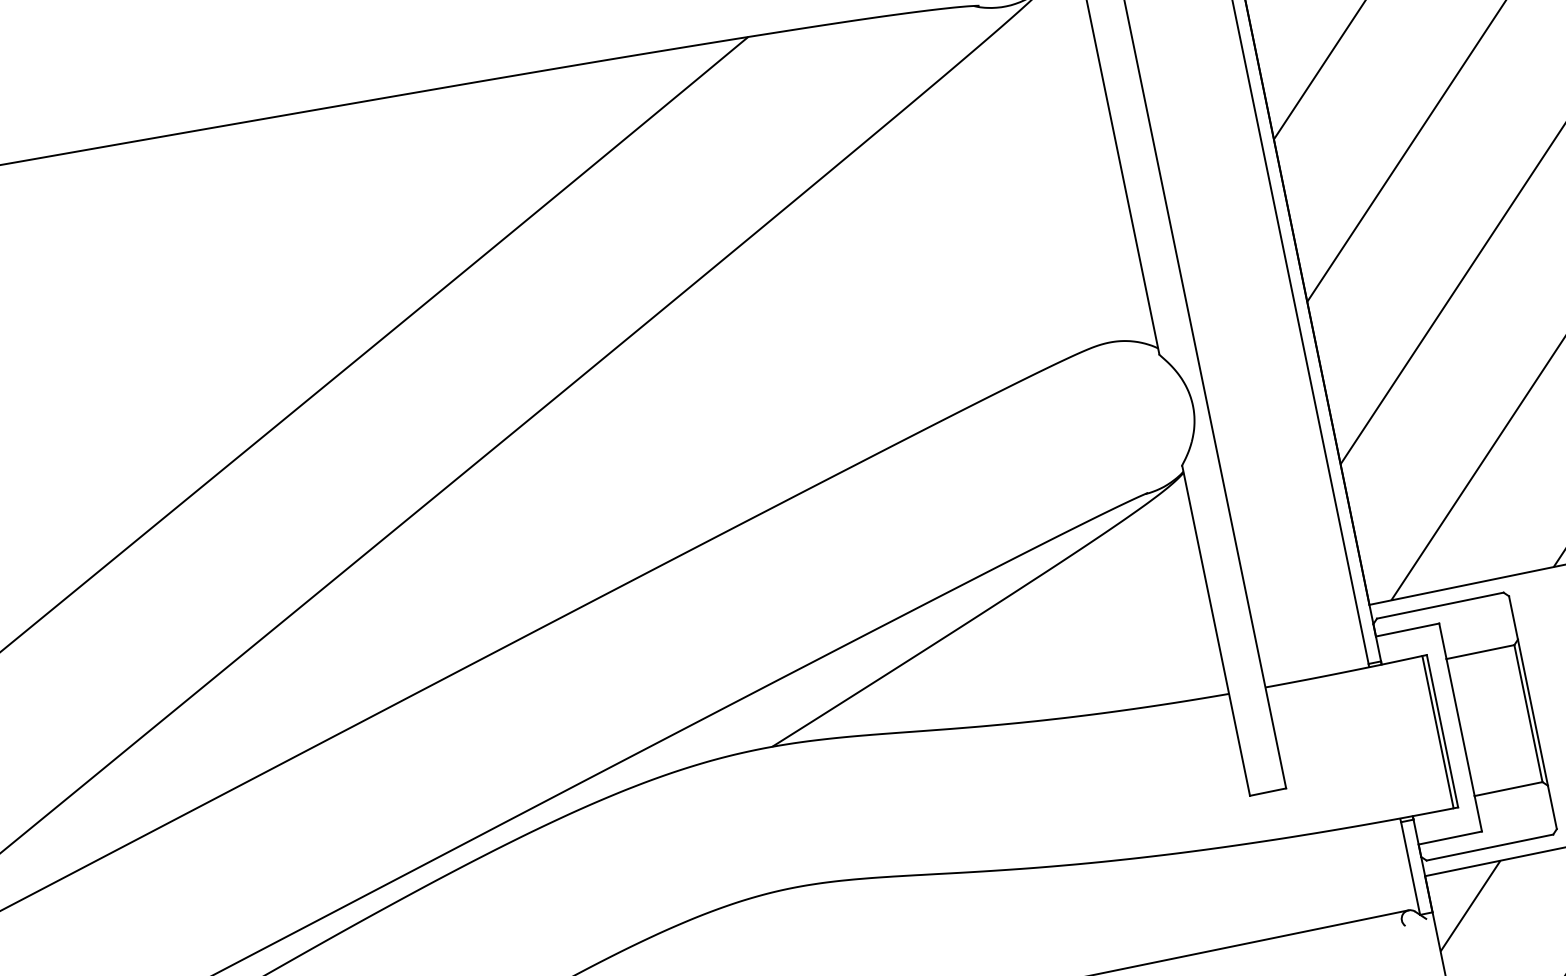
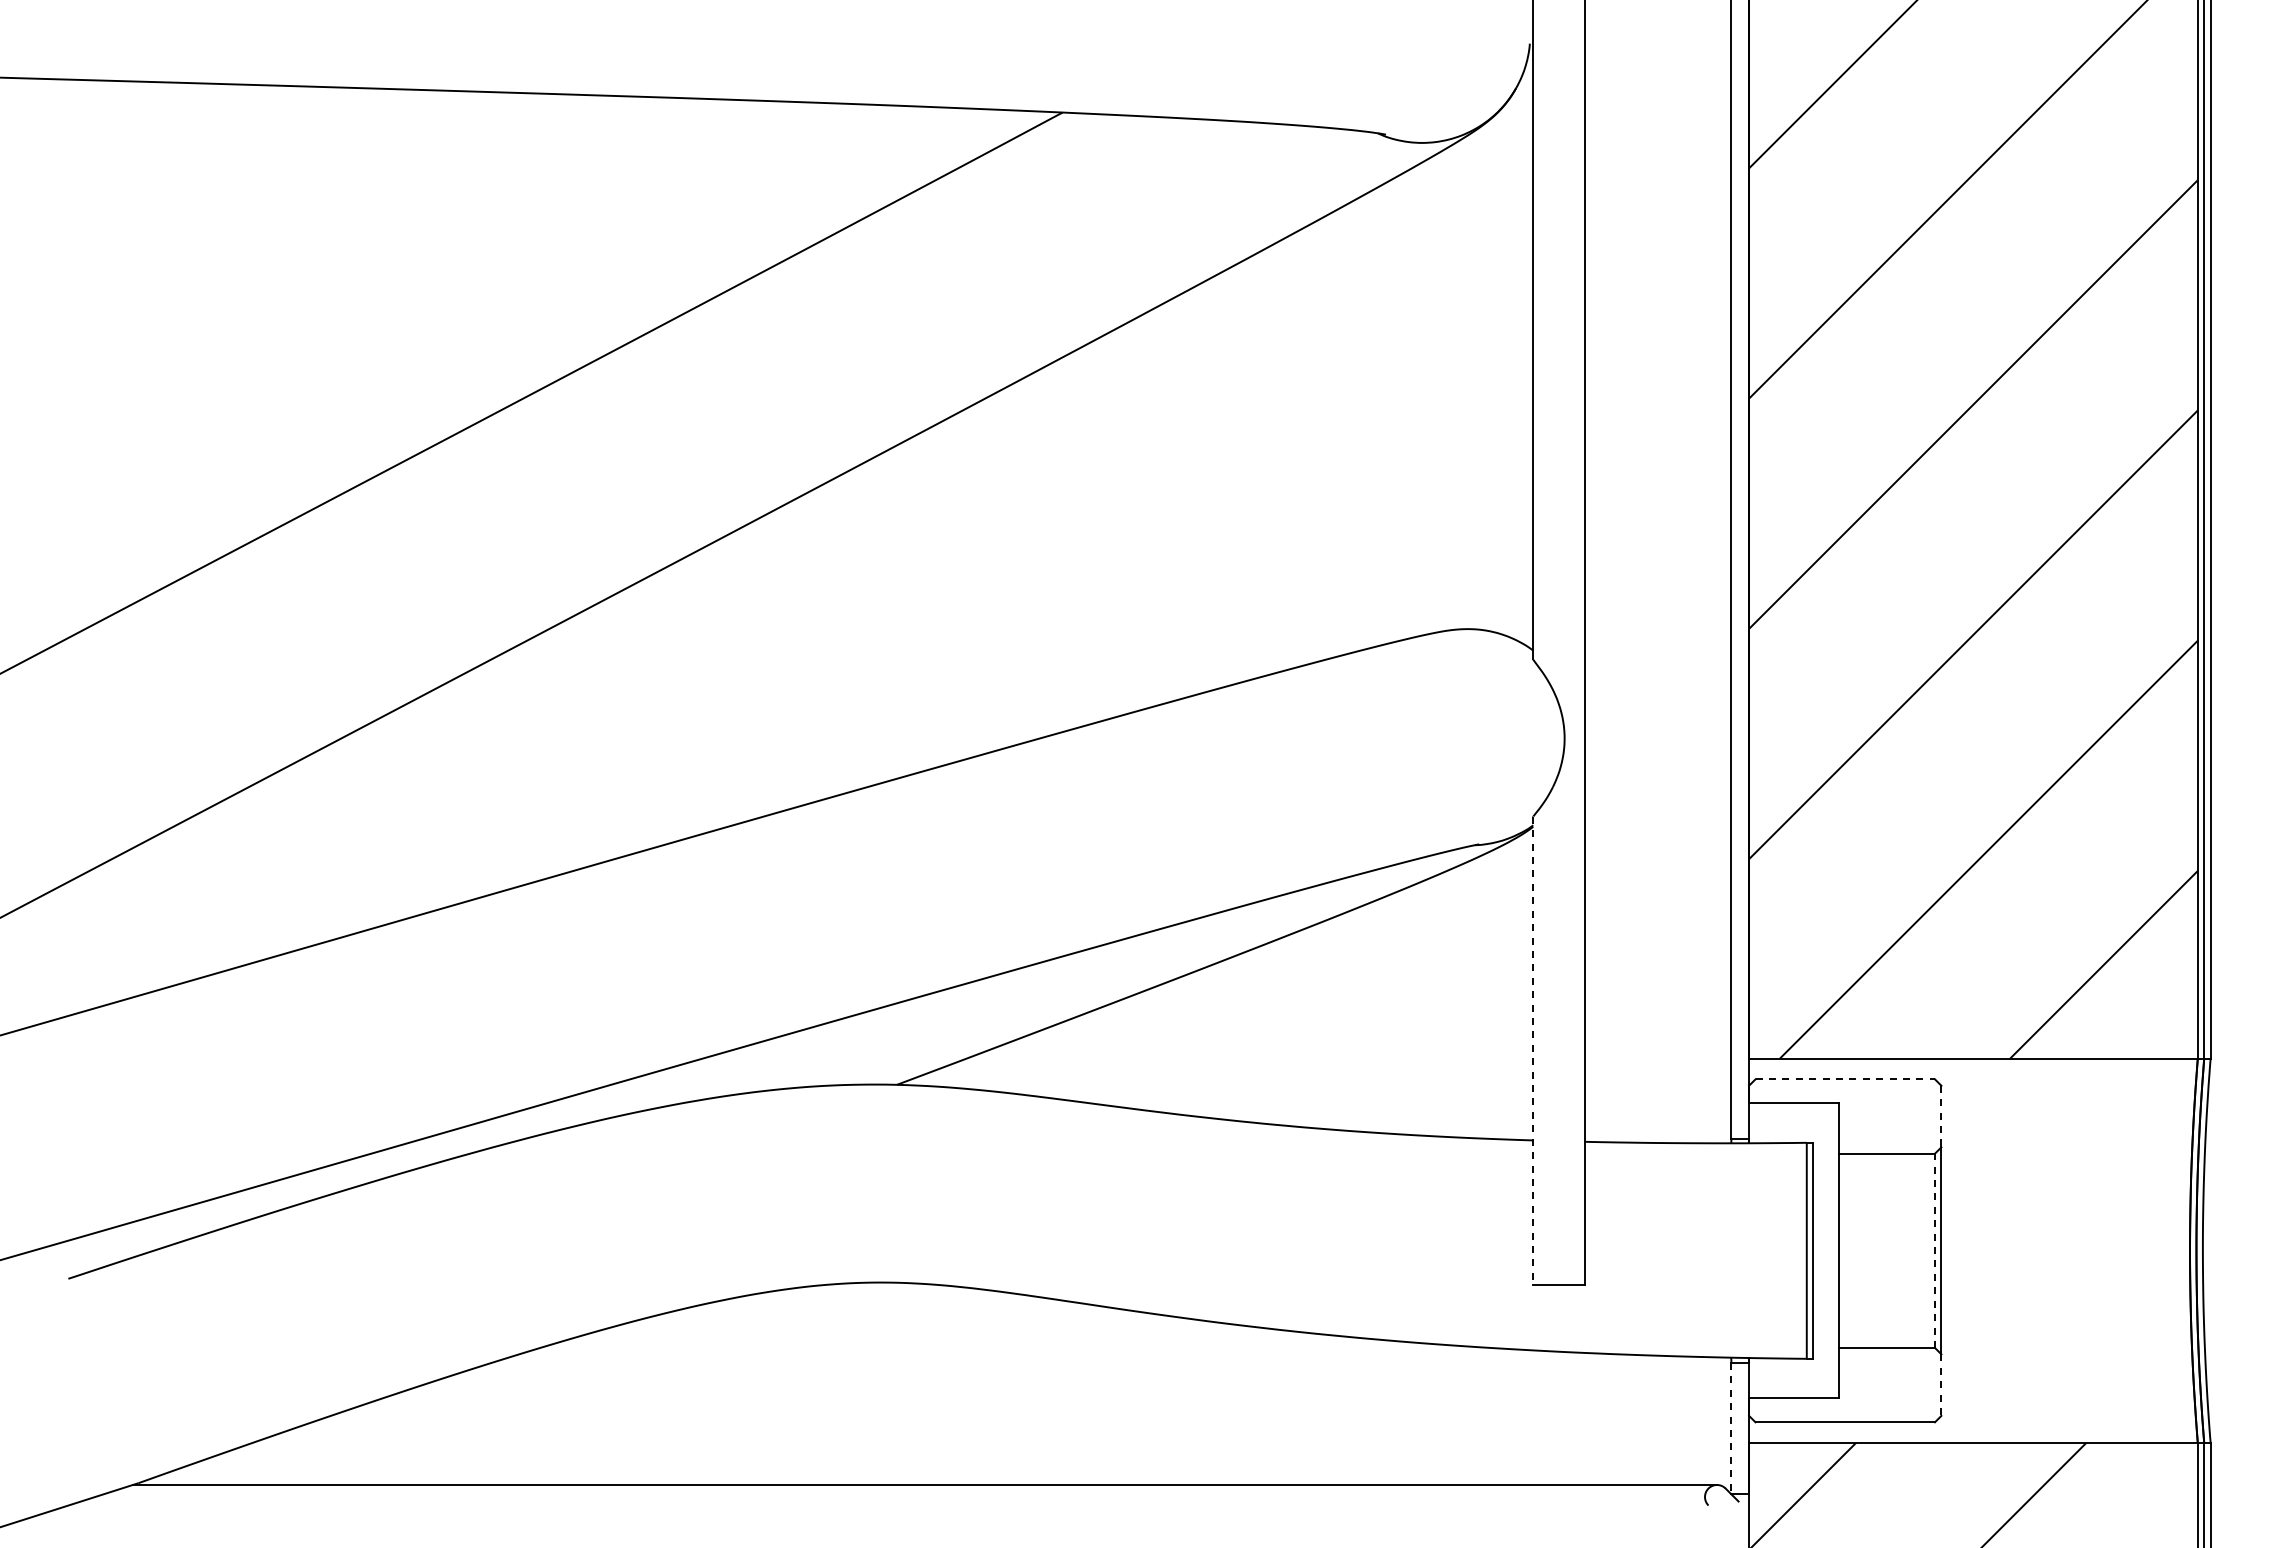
line: (1440, 605) -> (1845, 1079), solid -> dashed
line: (1513, 617) -> (1941, 1116), solid -> dashed
line: (1216, 631) -> (1533, 1051), solid -> dashed
line: (1528, 713) -> (1934, 1250), solid -> dashed
line: (1552, 807) -> (1941, 1385), solid -> dashed
line: (1410, 868) -> (1731, 1428), solid -> dashed

